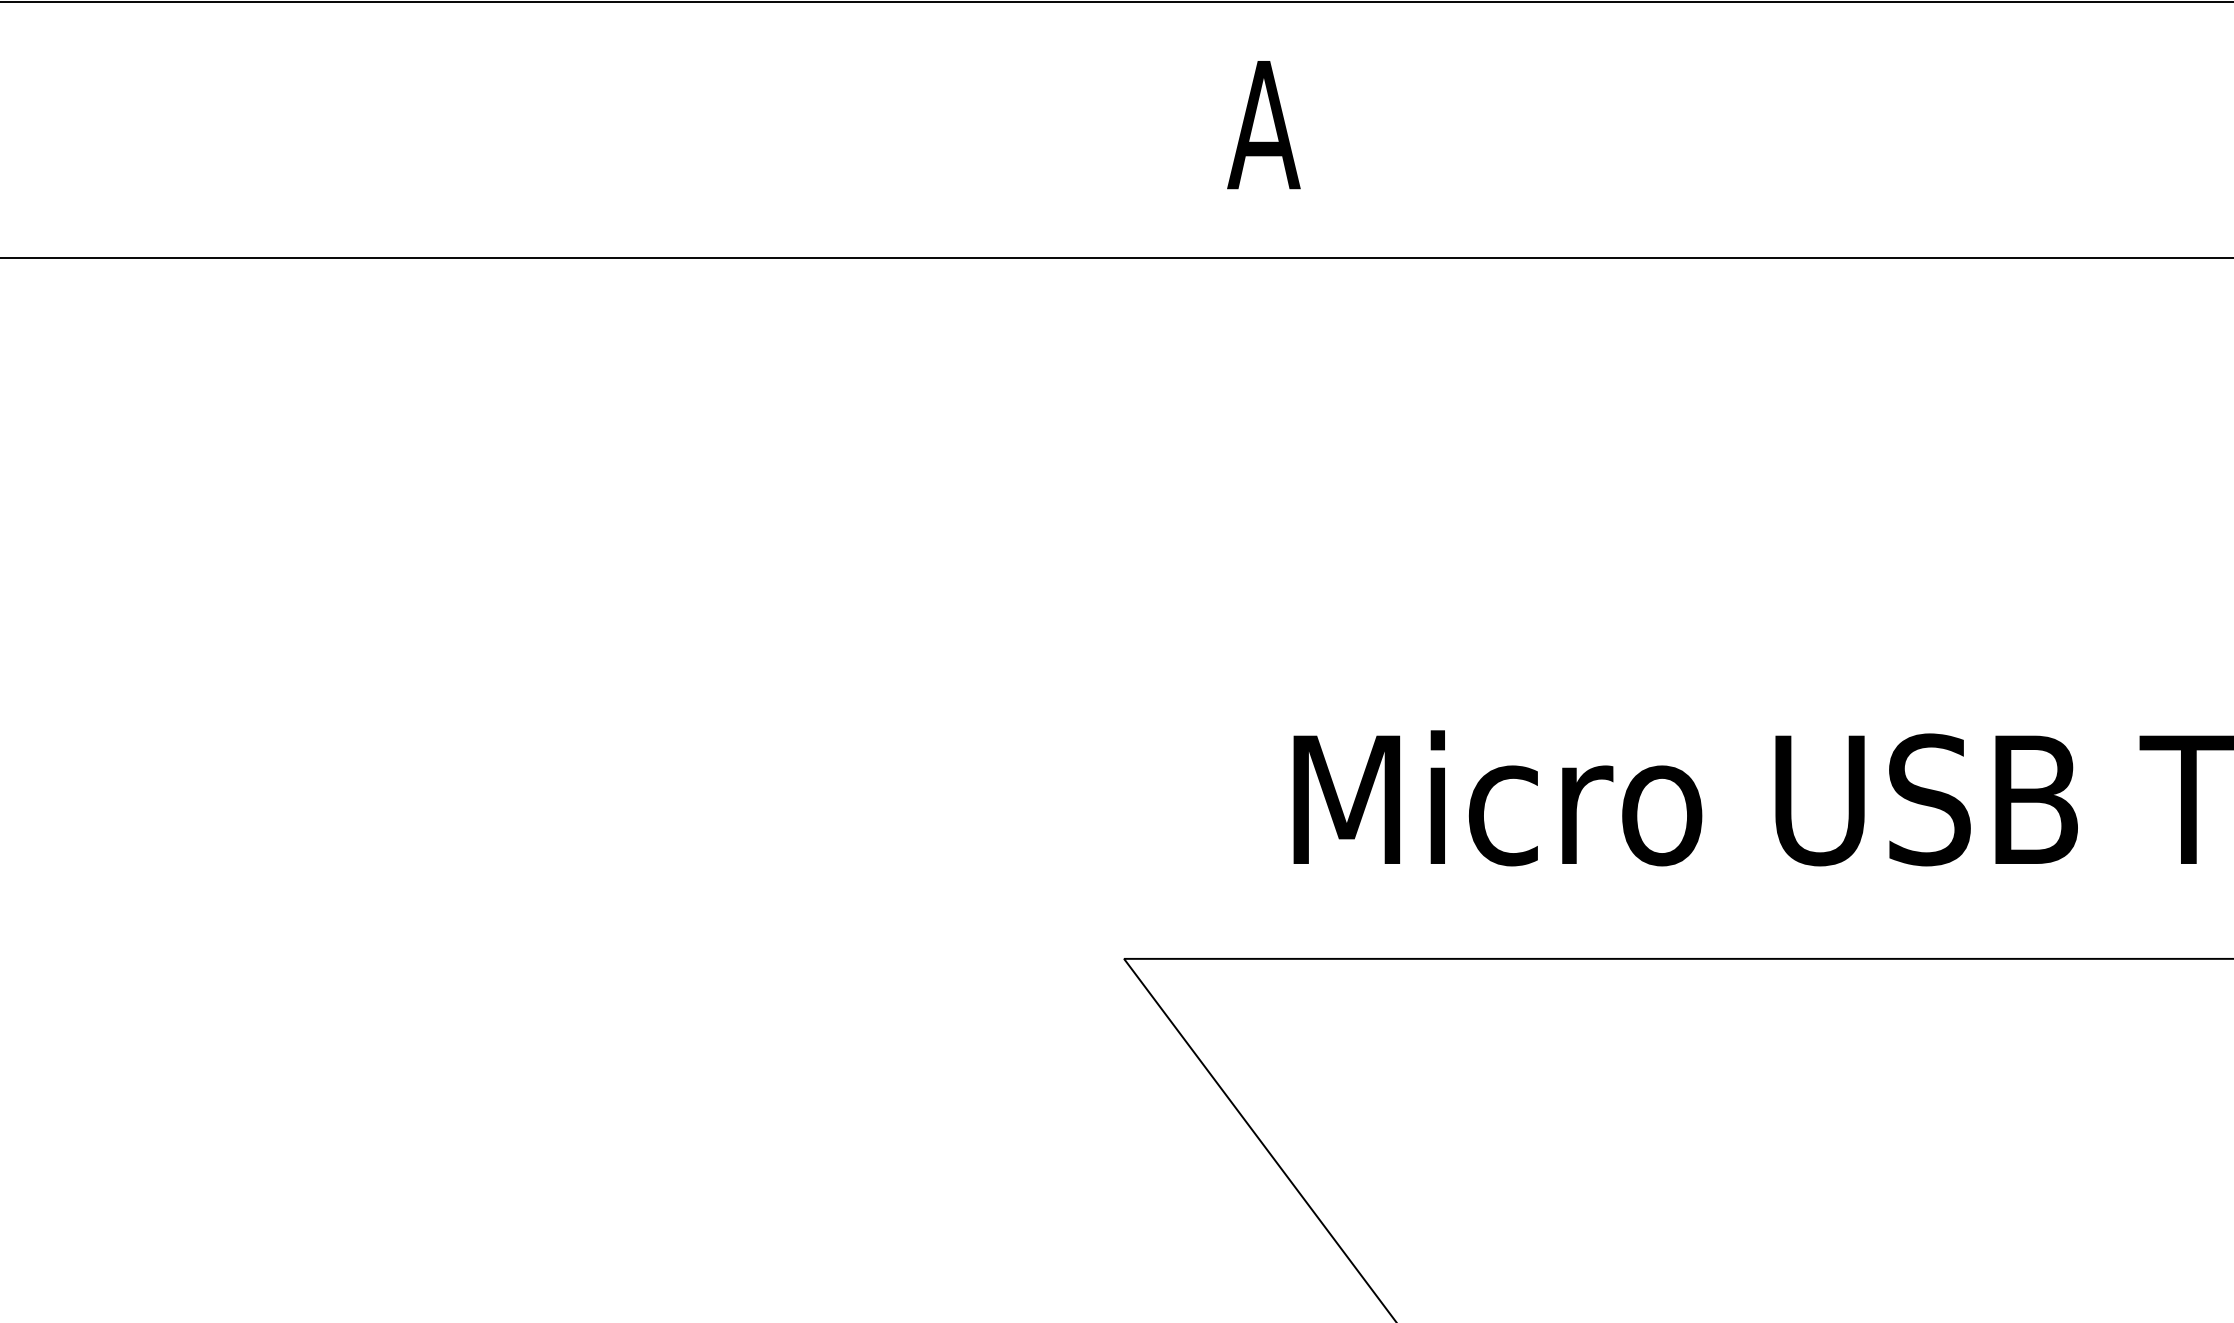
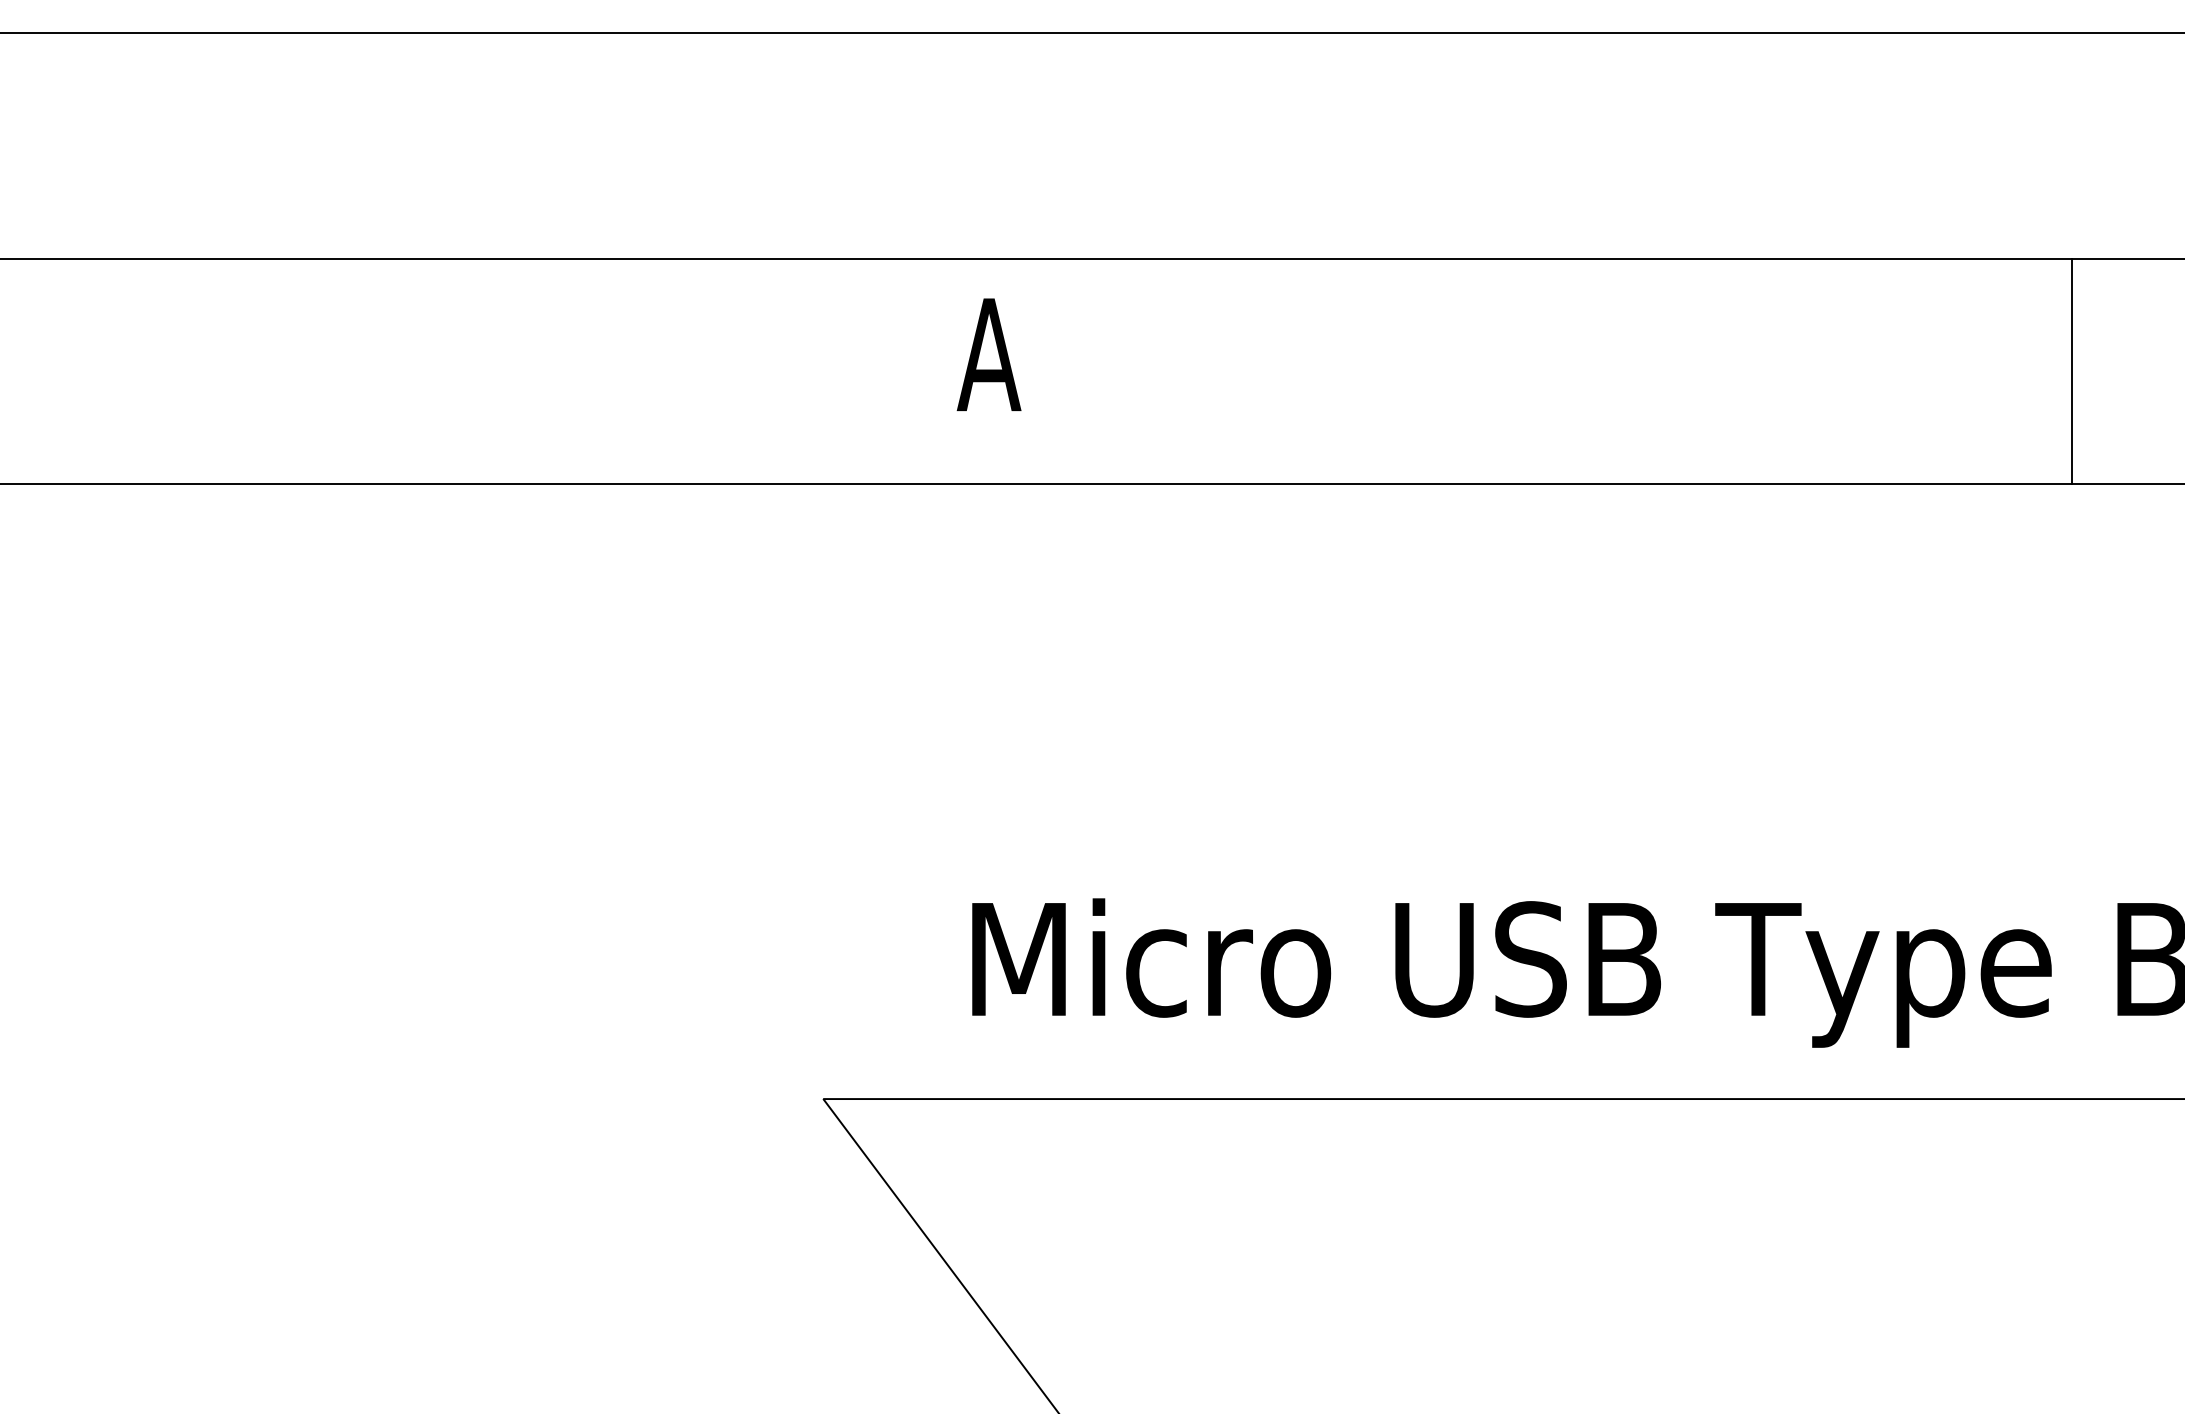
text: (1263, 124) -> (988, 354), moved

